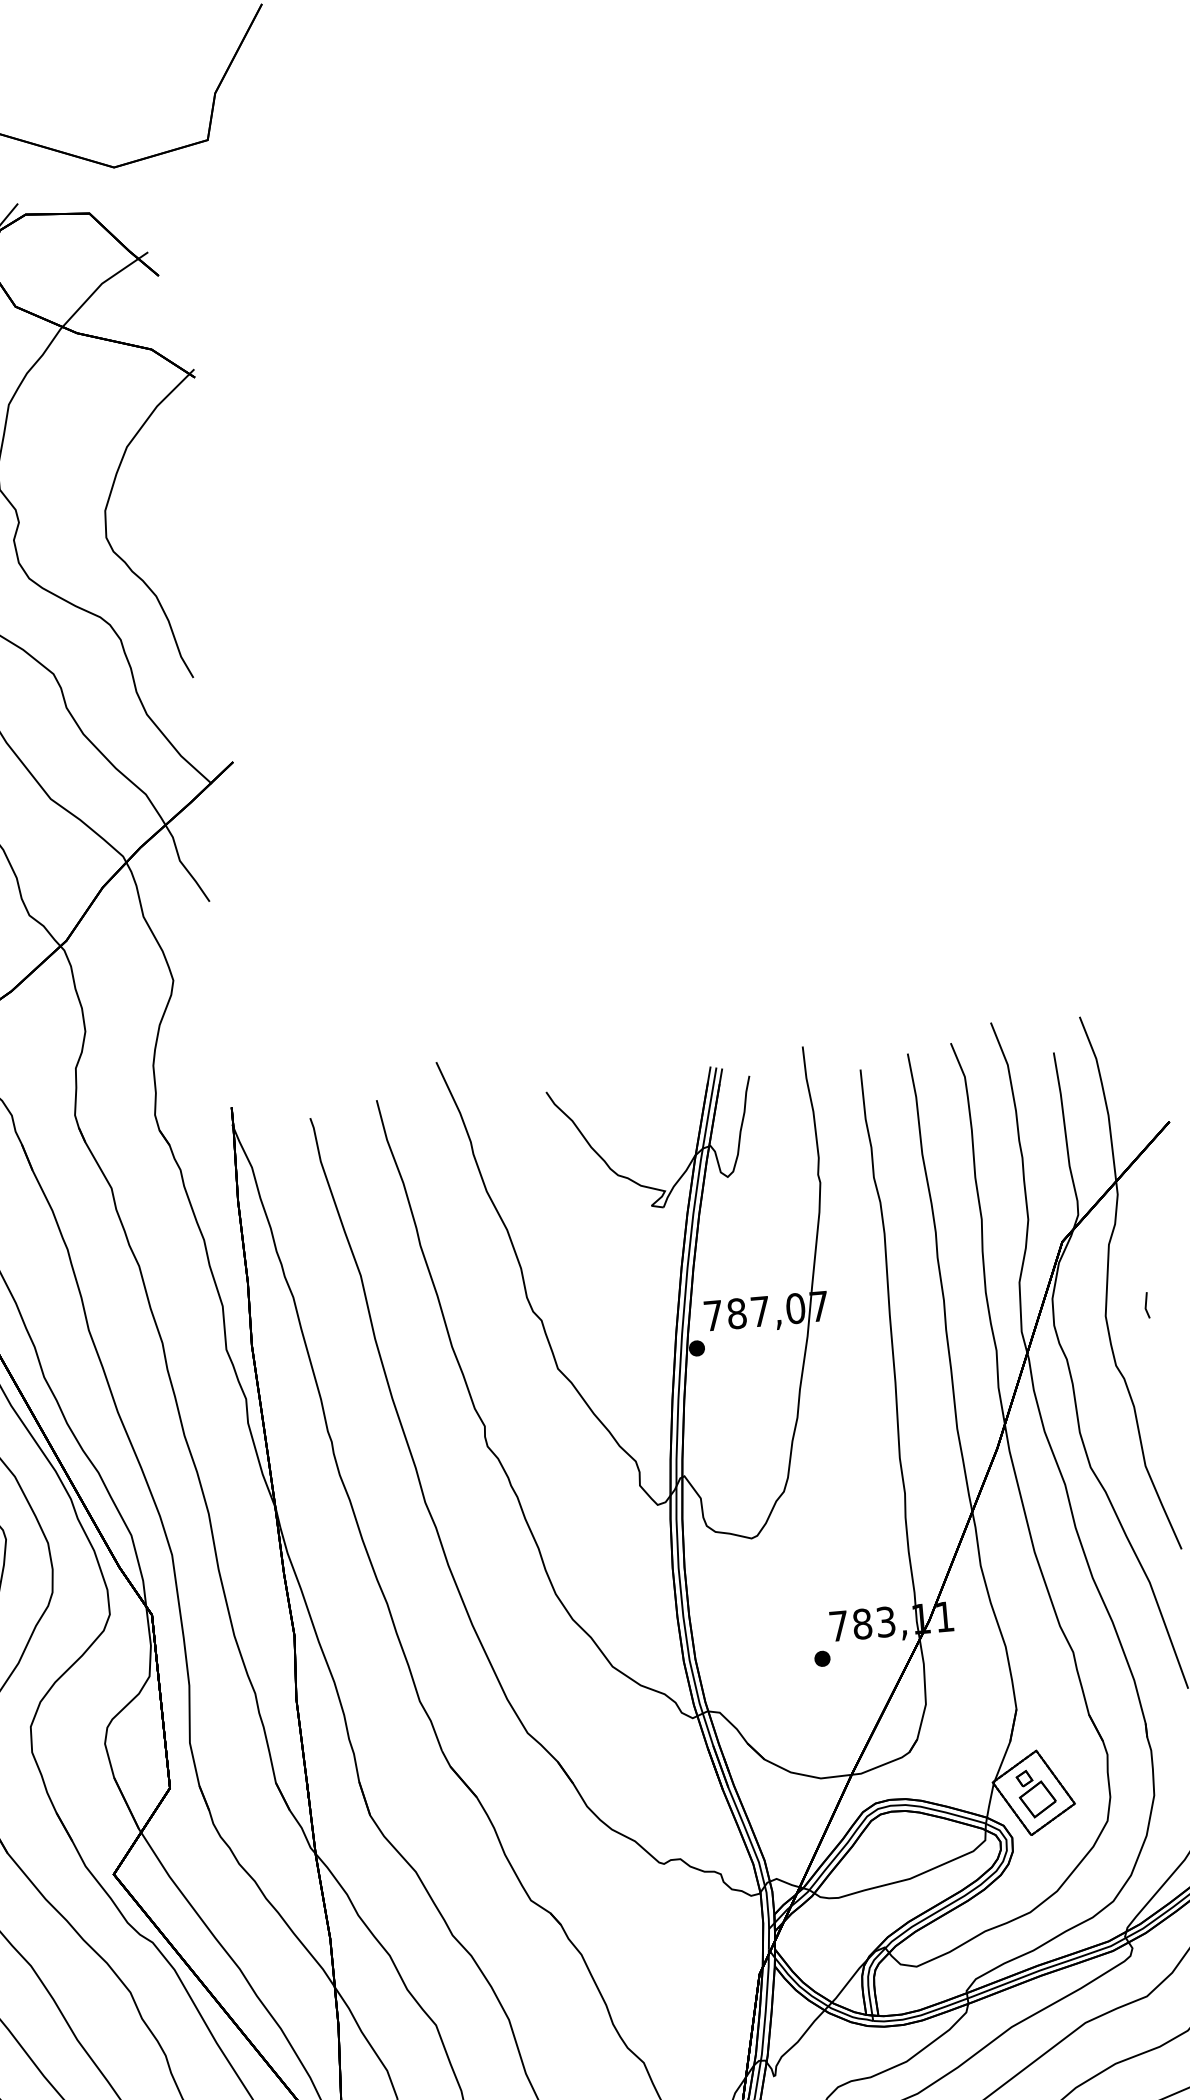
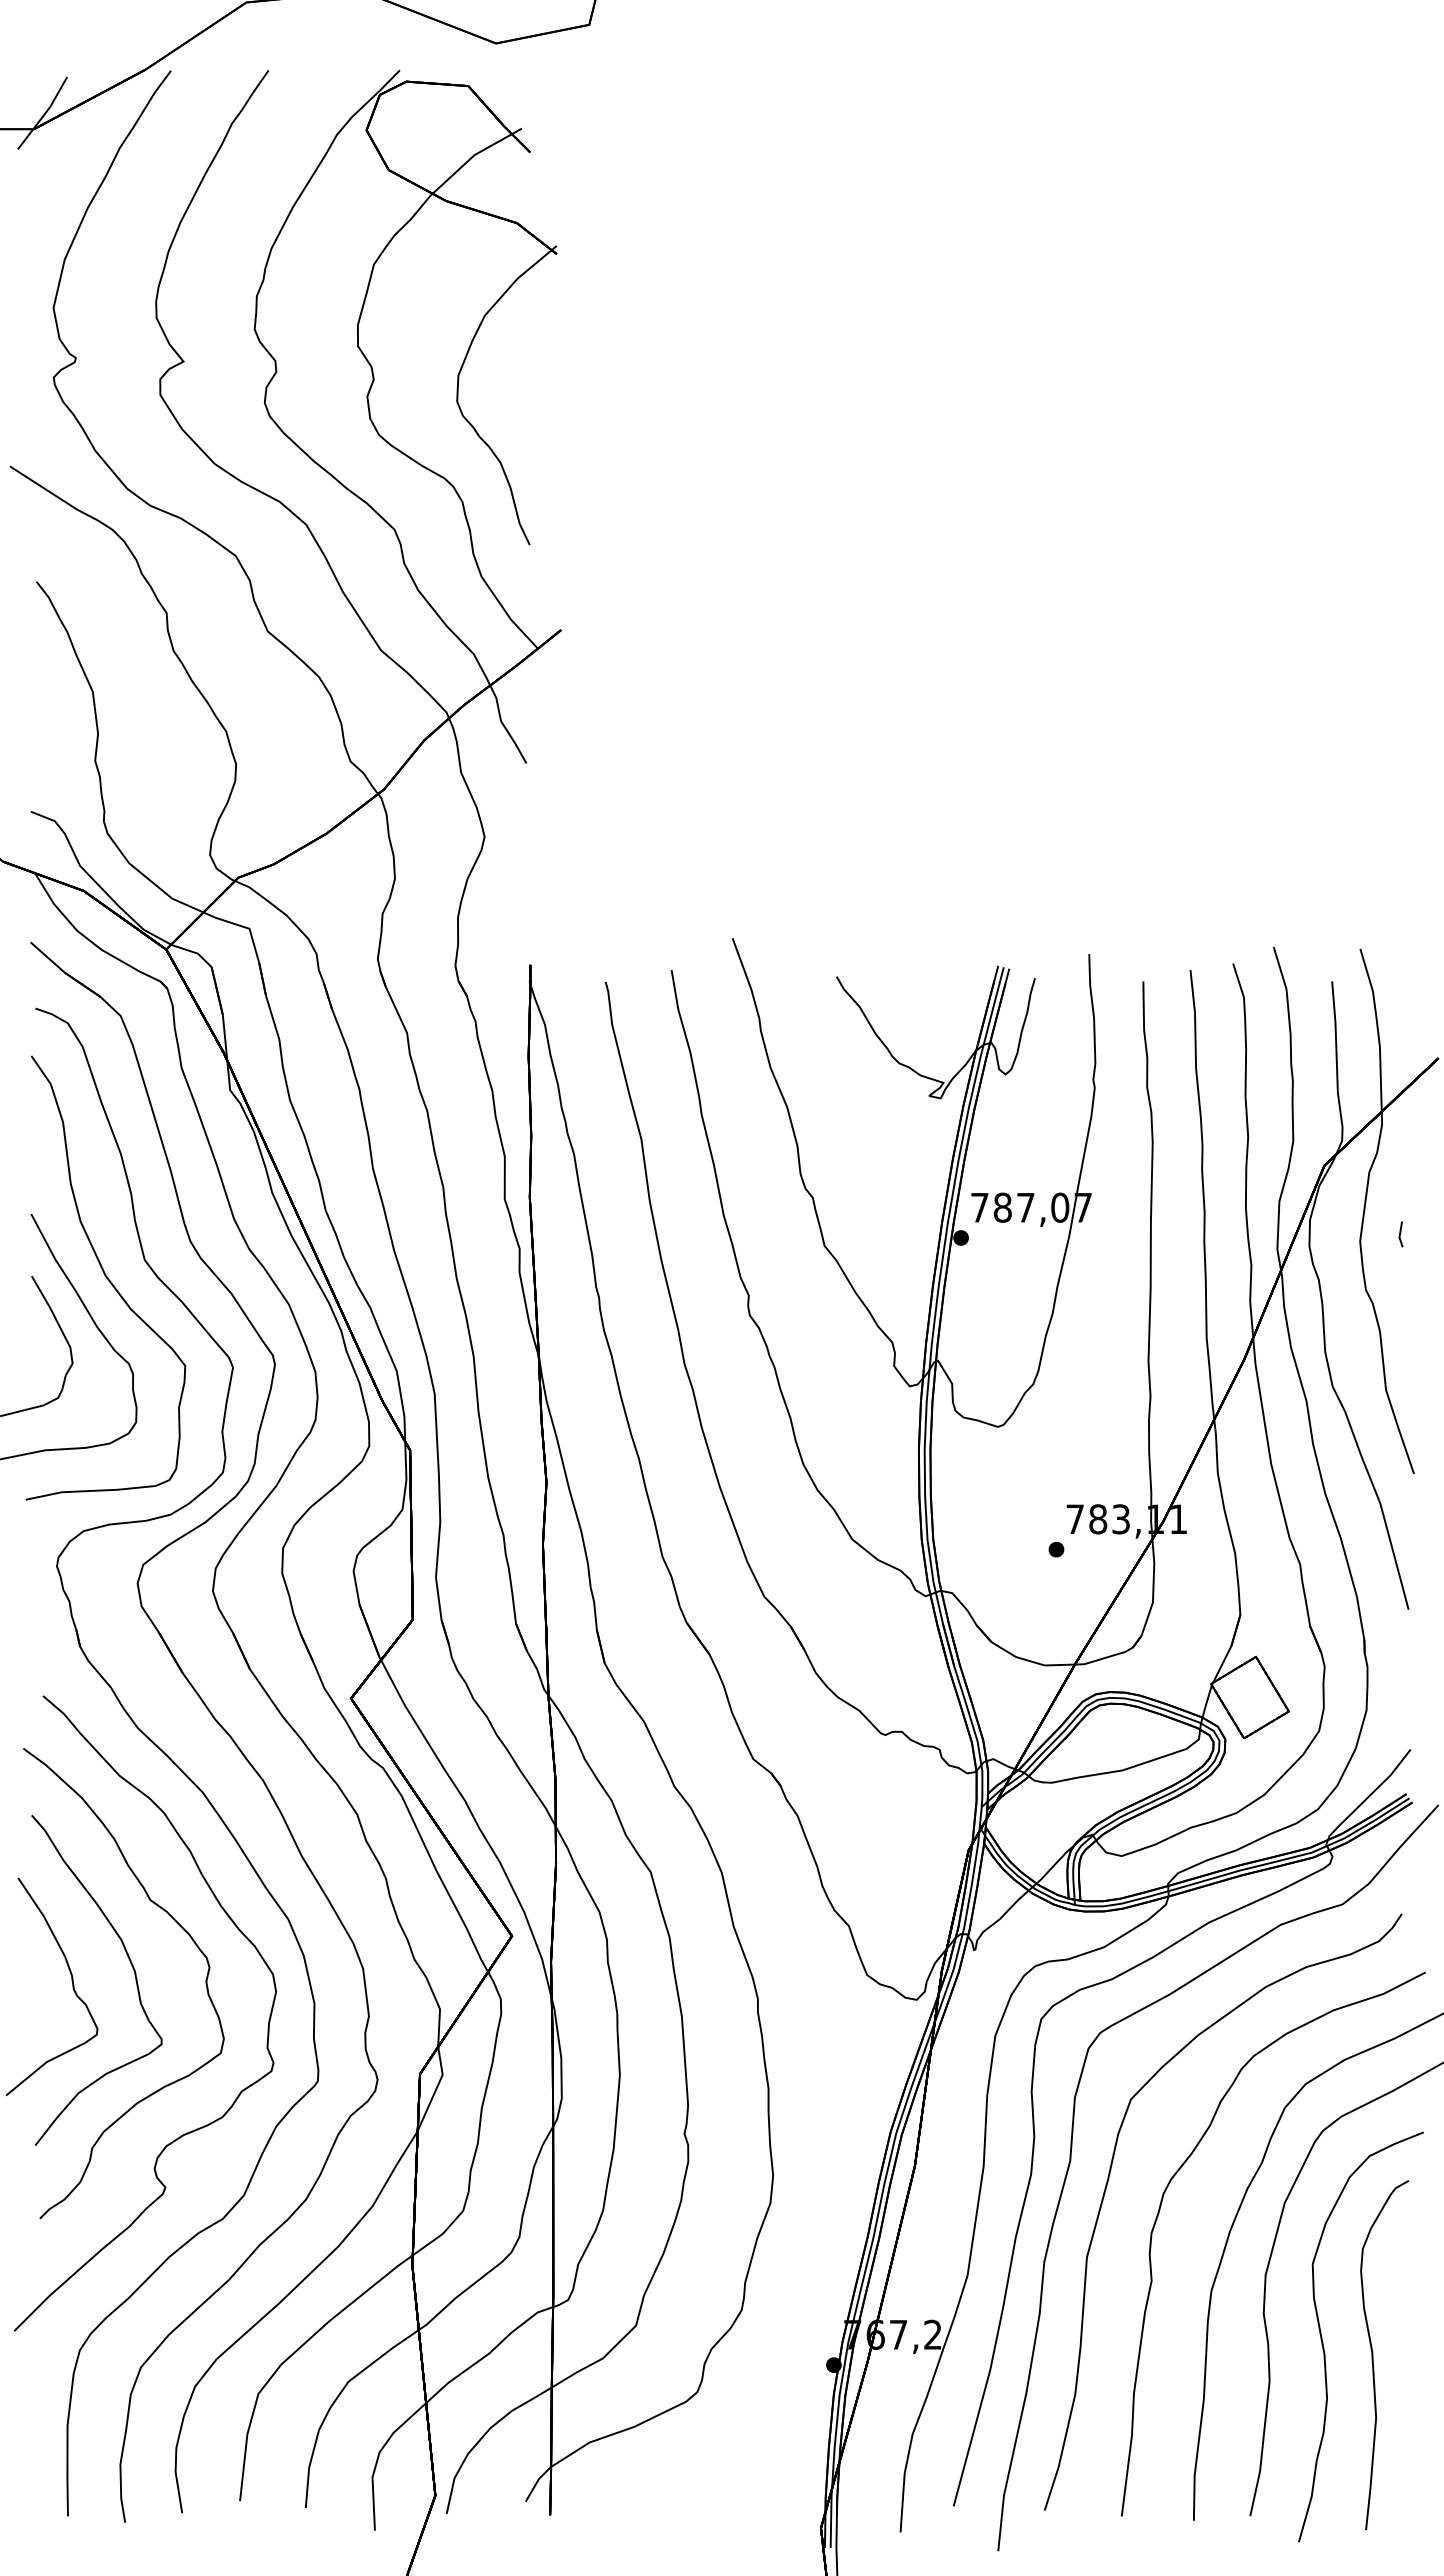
part: (1036, 1793) -> (1252, 1698), removed

